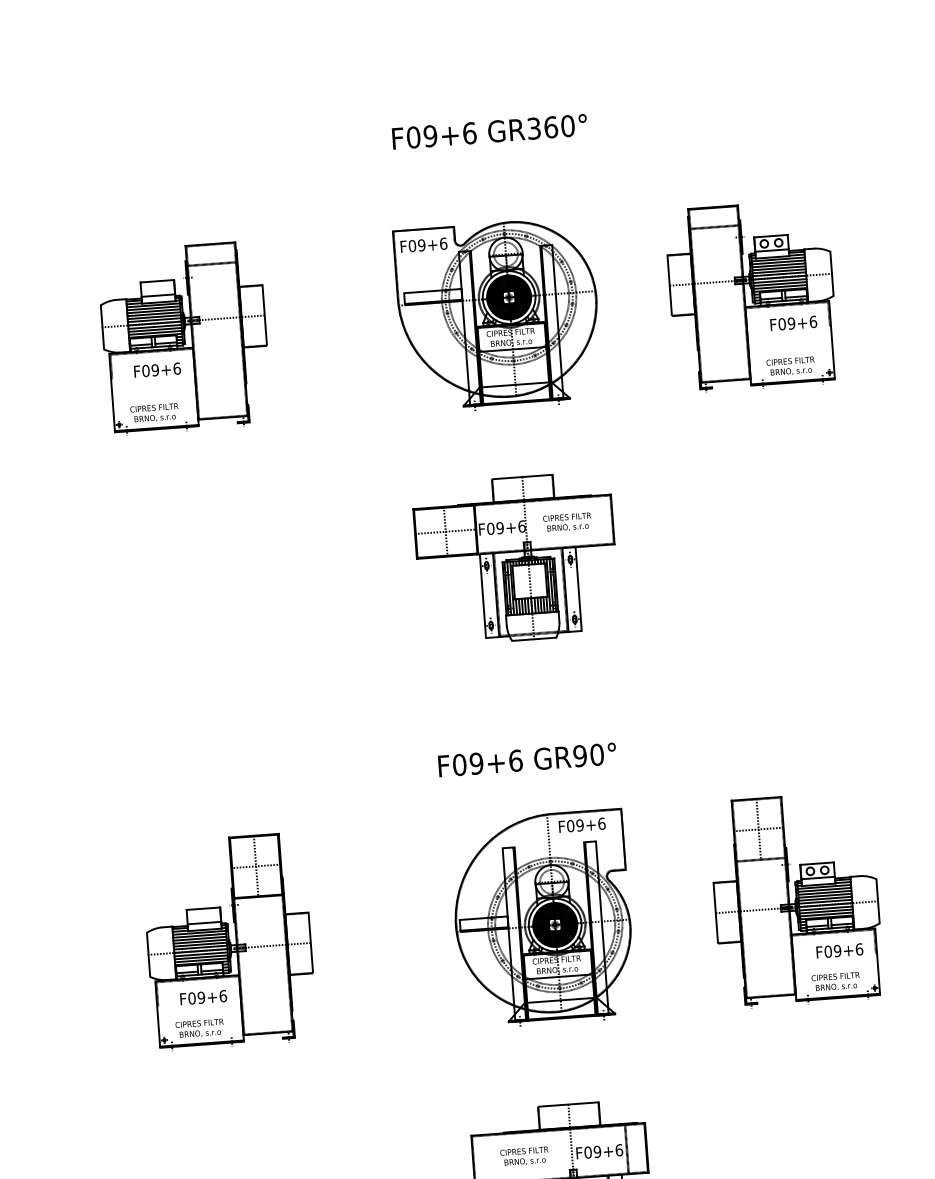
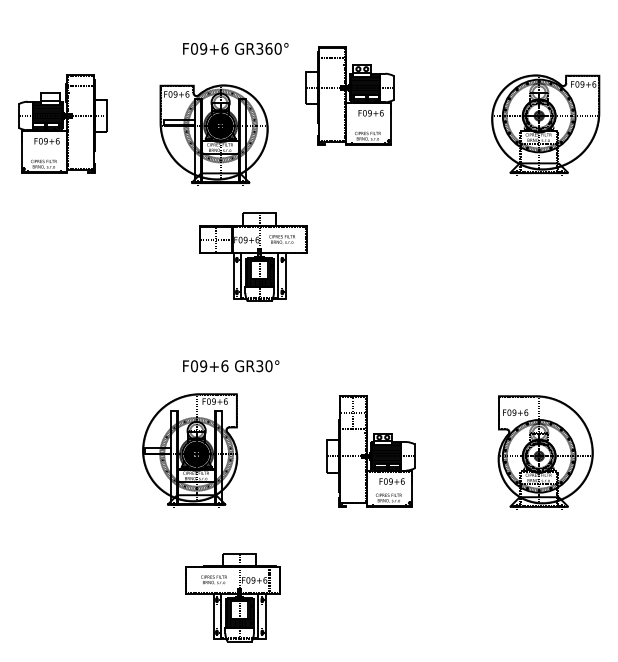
text: (489, 131) -> (235, 48), moved
part: (751, 293) -> (349, 95), moved
part: (497, 314) -> (213, 134), moved
part: (516, 557) -> (253, 256), moved
text: (579, 754) -> (259, 365), GR90° -> GR30°
part: (543, 918) -> (190, 450), moved
part: (227, 940) -> (62, 451), removed

